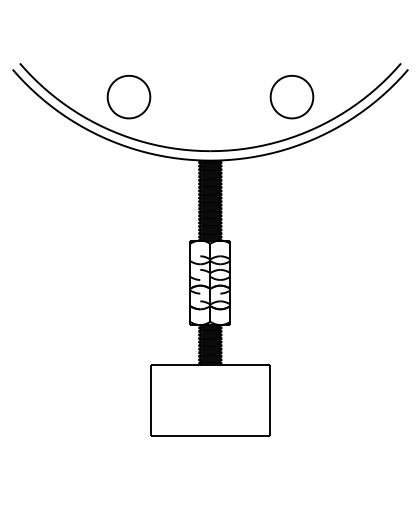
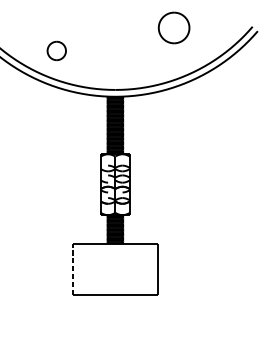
part: (128, 96) -> (56, 50), size x0.6
part: (291, 96) -> (173, 27), moved
line: (151, 400) -> (72, 269), solid -> dashed

